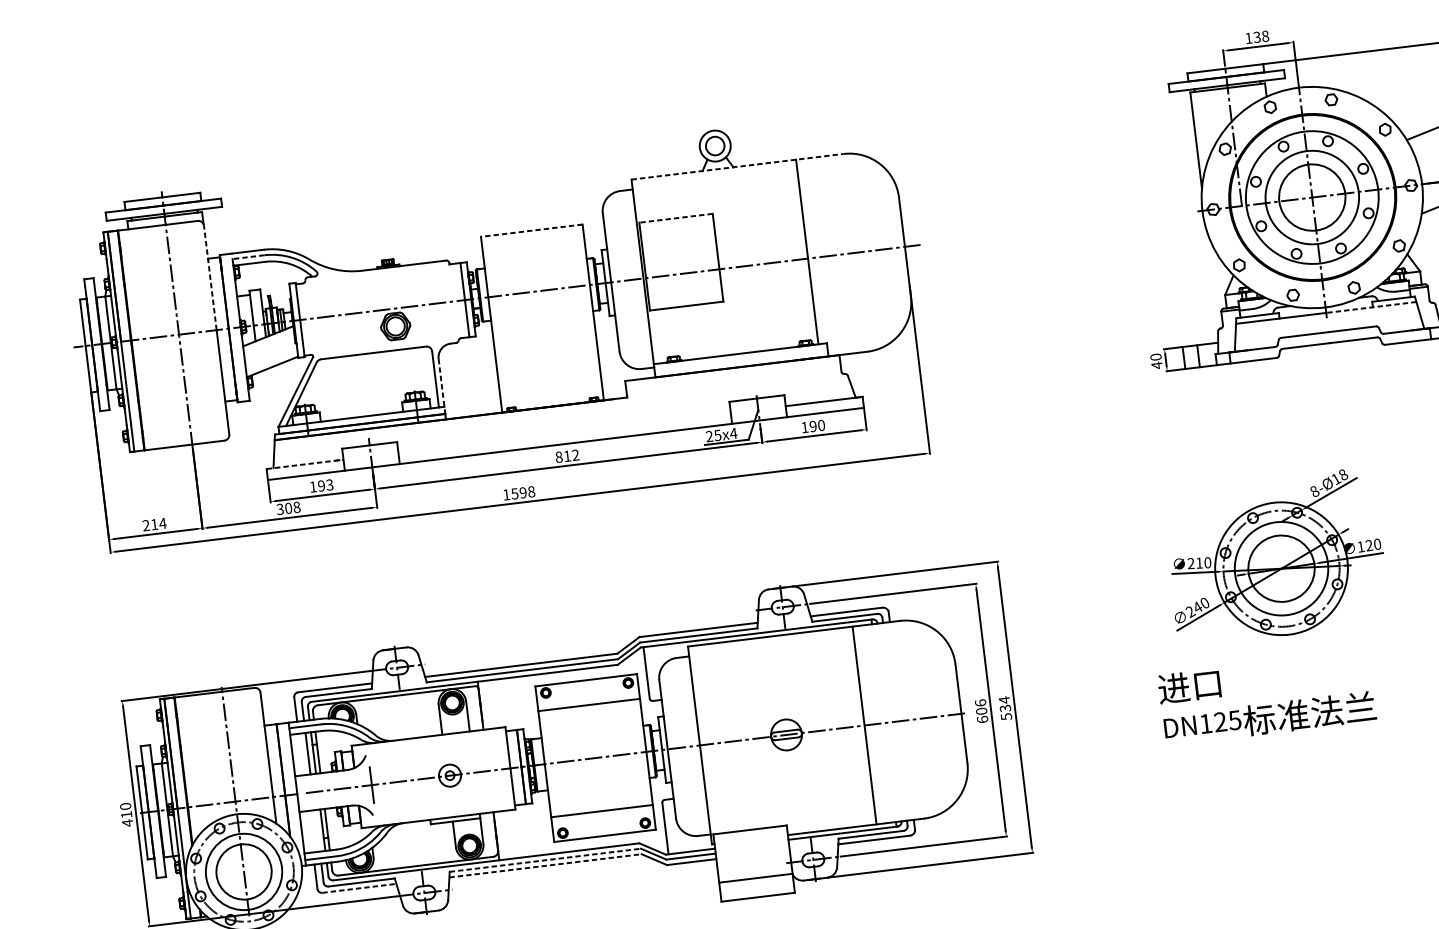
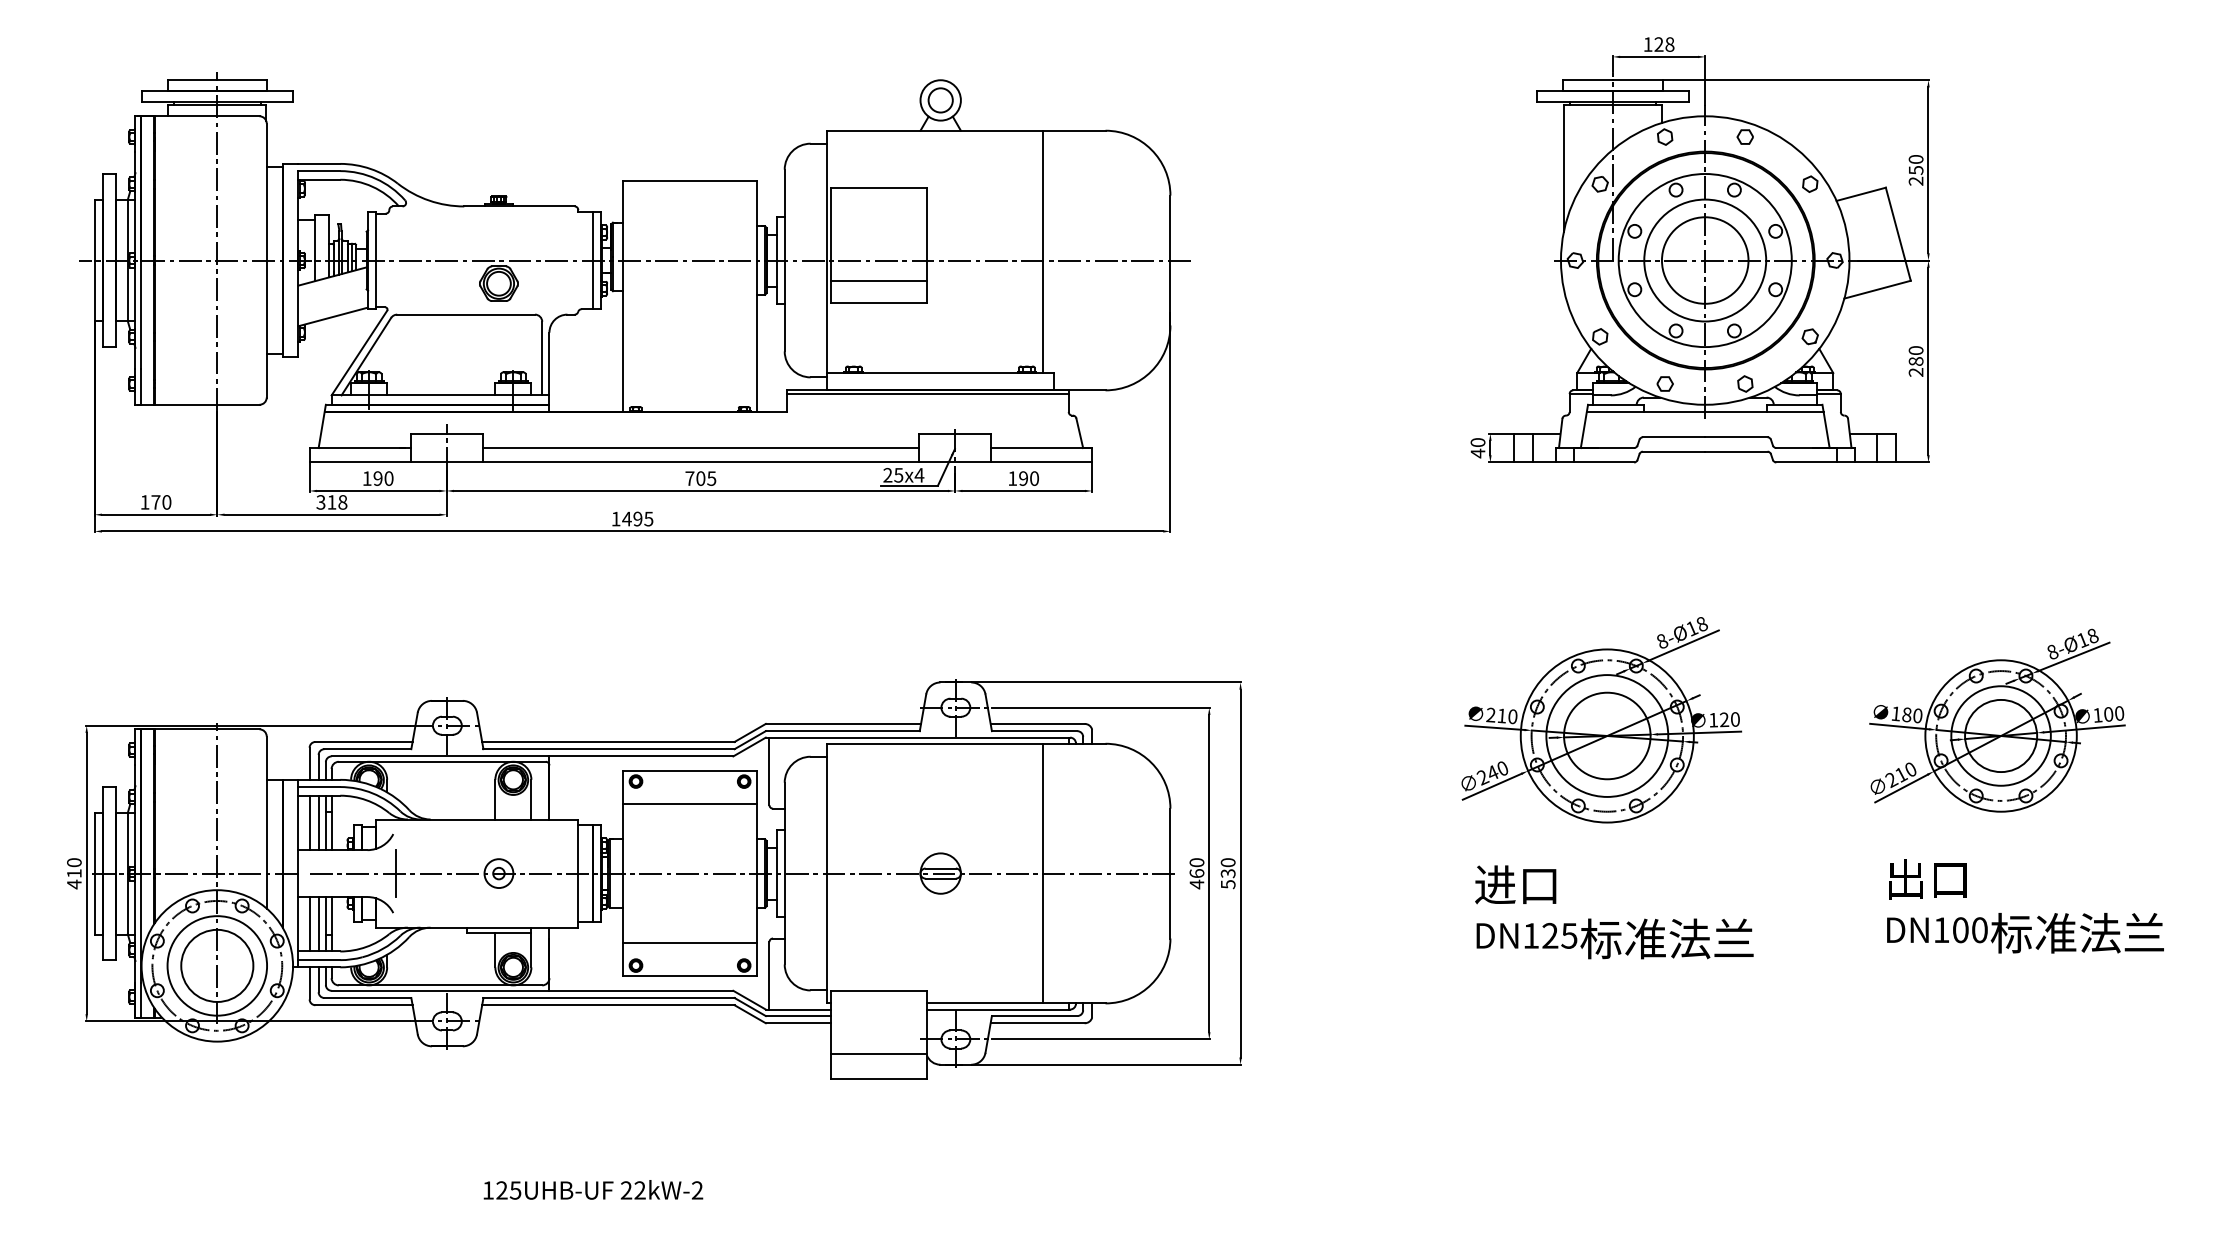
text: (1256, 37) -> (1658, 44), 138 -> 128
line: (737, 166) -> (966, 130), dashed -> solid
line: (675, 218) -> (878, 187), dashed -> solid
line: (532, 230) -> (690, 181), dashed -> solid
line: (248, 257) -> (319, 171), dashed -> solid
line: (210, 278) -> (266, 192), dashed -> solid
line: (684, 288) -> (878, 280), added
line: (1370, 307) -> (1763, 412), dashed -> solid
line: (732, 370) -> (927, 393), added
line: (442, 387) -> (549, 369), dashed -> solid
line: (564, 433) -> (700, 448), added
text: (567, 456) -> (700, 478), 812 -> 705
line: (305, 464) -> (360, 448), dashed -> solid
text: (329, 484) -> (388, 478), 193 -> 190
text: (522, 492) -> (637, 518), 1598 -> 1495
text: (288, 508) -> (331, 502), 308 -> 318
text: (154, 524) -> (155, 502), 214 -> 170
text: (1267, 698) -> (1614, 912), moved
text: (1003, 700) -> (1227, 862), 534 -> 530
text: (981, 711) -> (1196, 873), 606 -> 460
line: (301, 754) -> (309, 822), added
line: (310, 831) -> (309, 924), added
line: (317, 831) -> (318, 924), added
line: (545, 860) -> (609, 998), dashed -> solid
line: (545, 866) -> (608, 1005), dashed -> solid
line: (359, 888) -> (364, 1005), dashed -> solid

